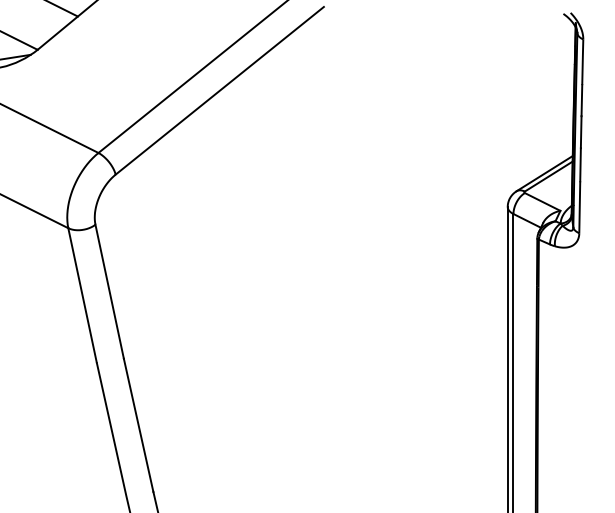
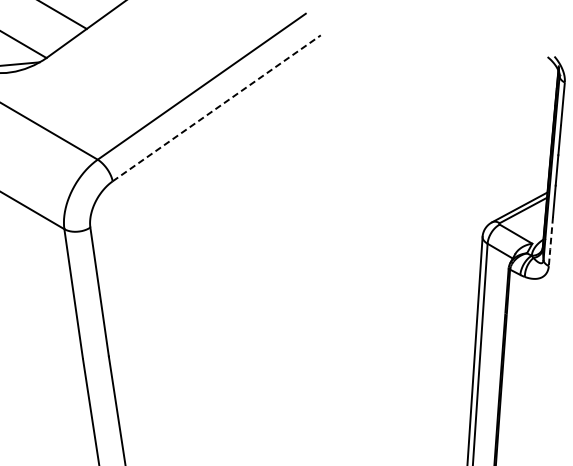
line: (219, 90) -> (216, 108), solid -> dashed
line: (579, 207) -> (550, 241), solid -> dashed

